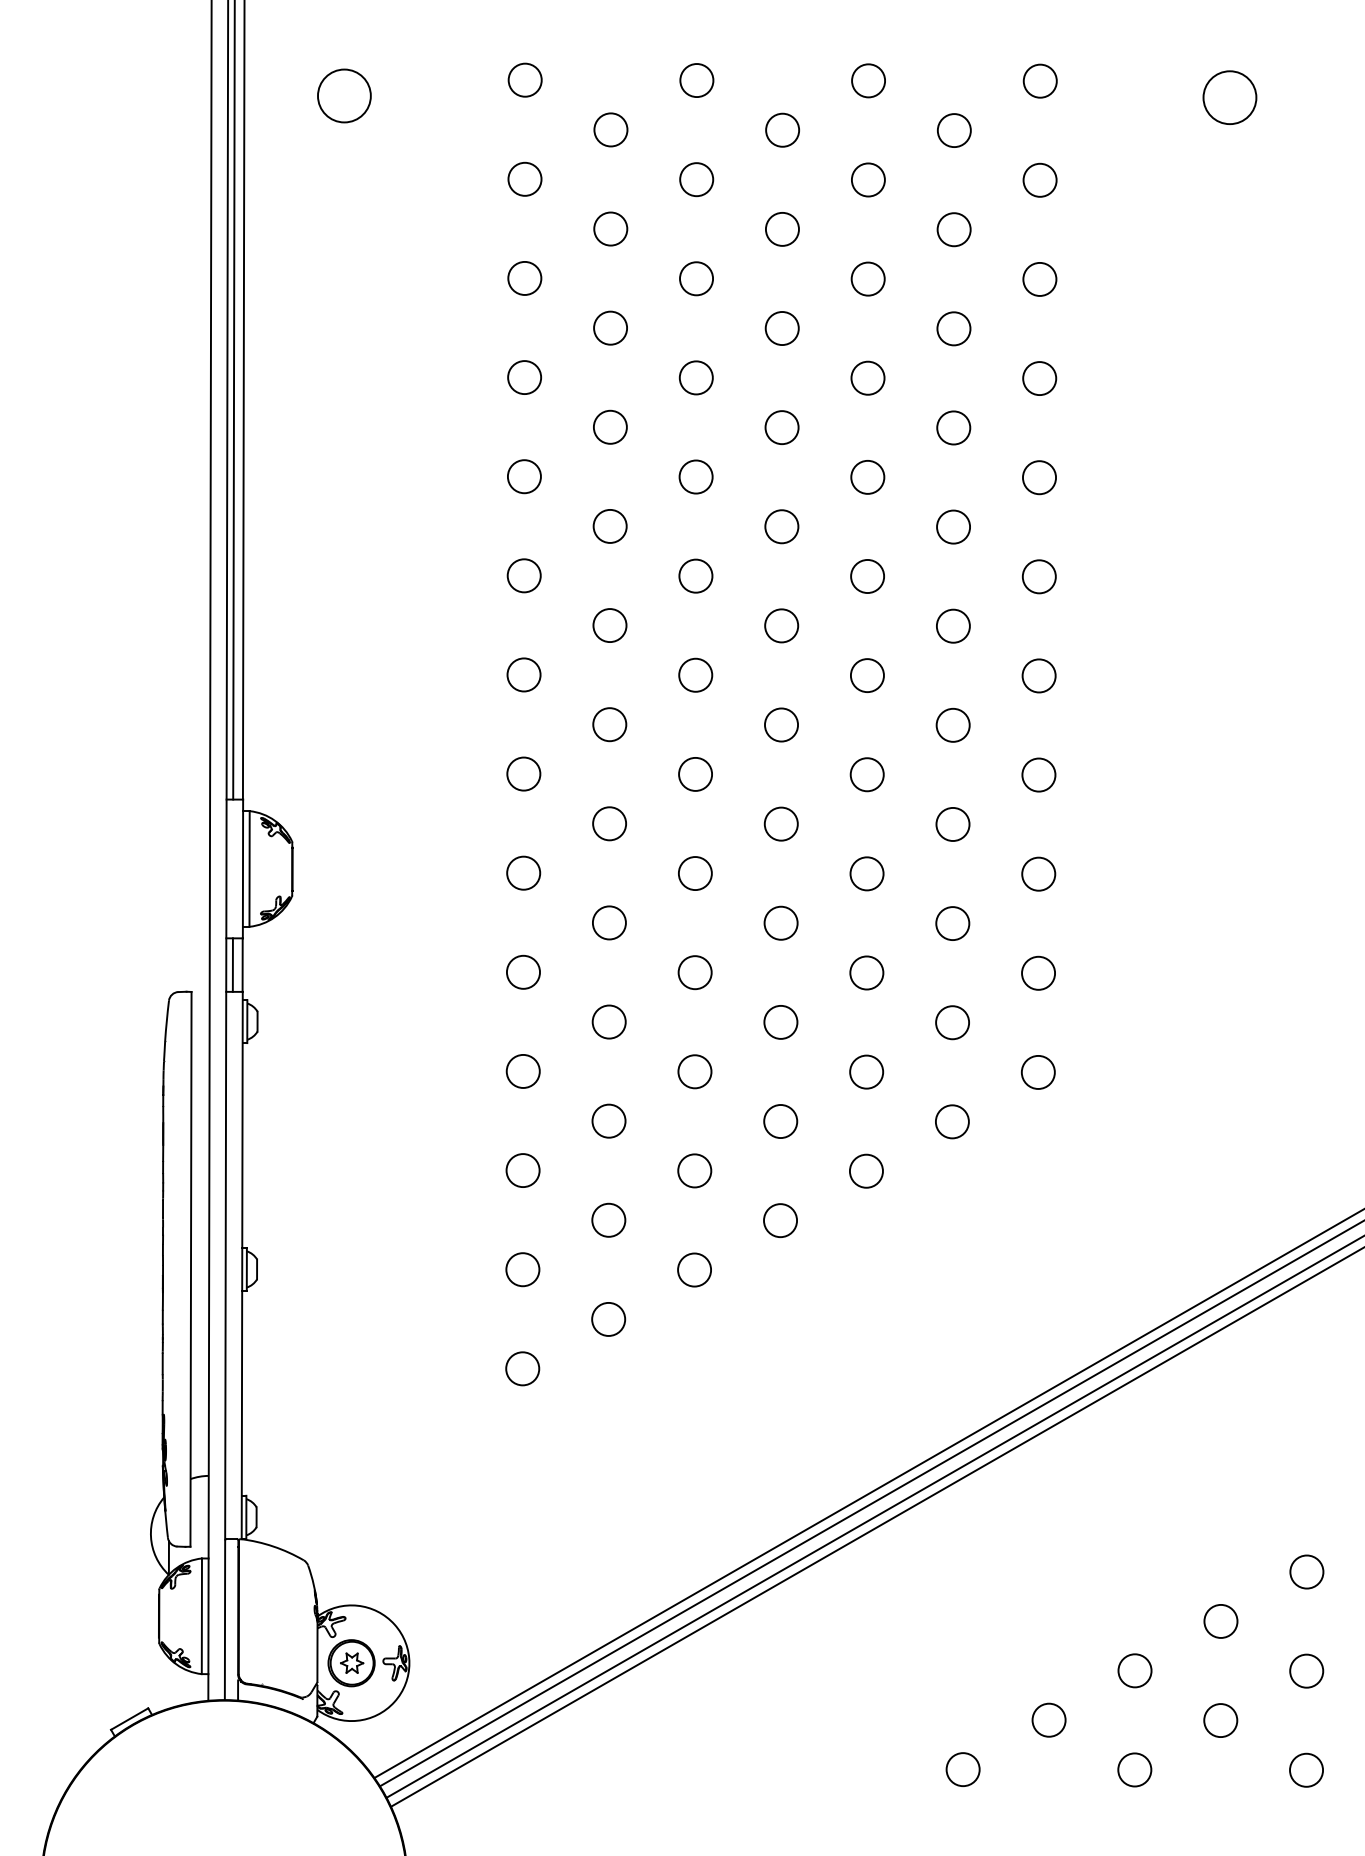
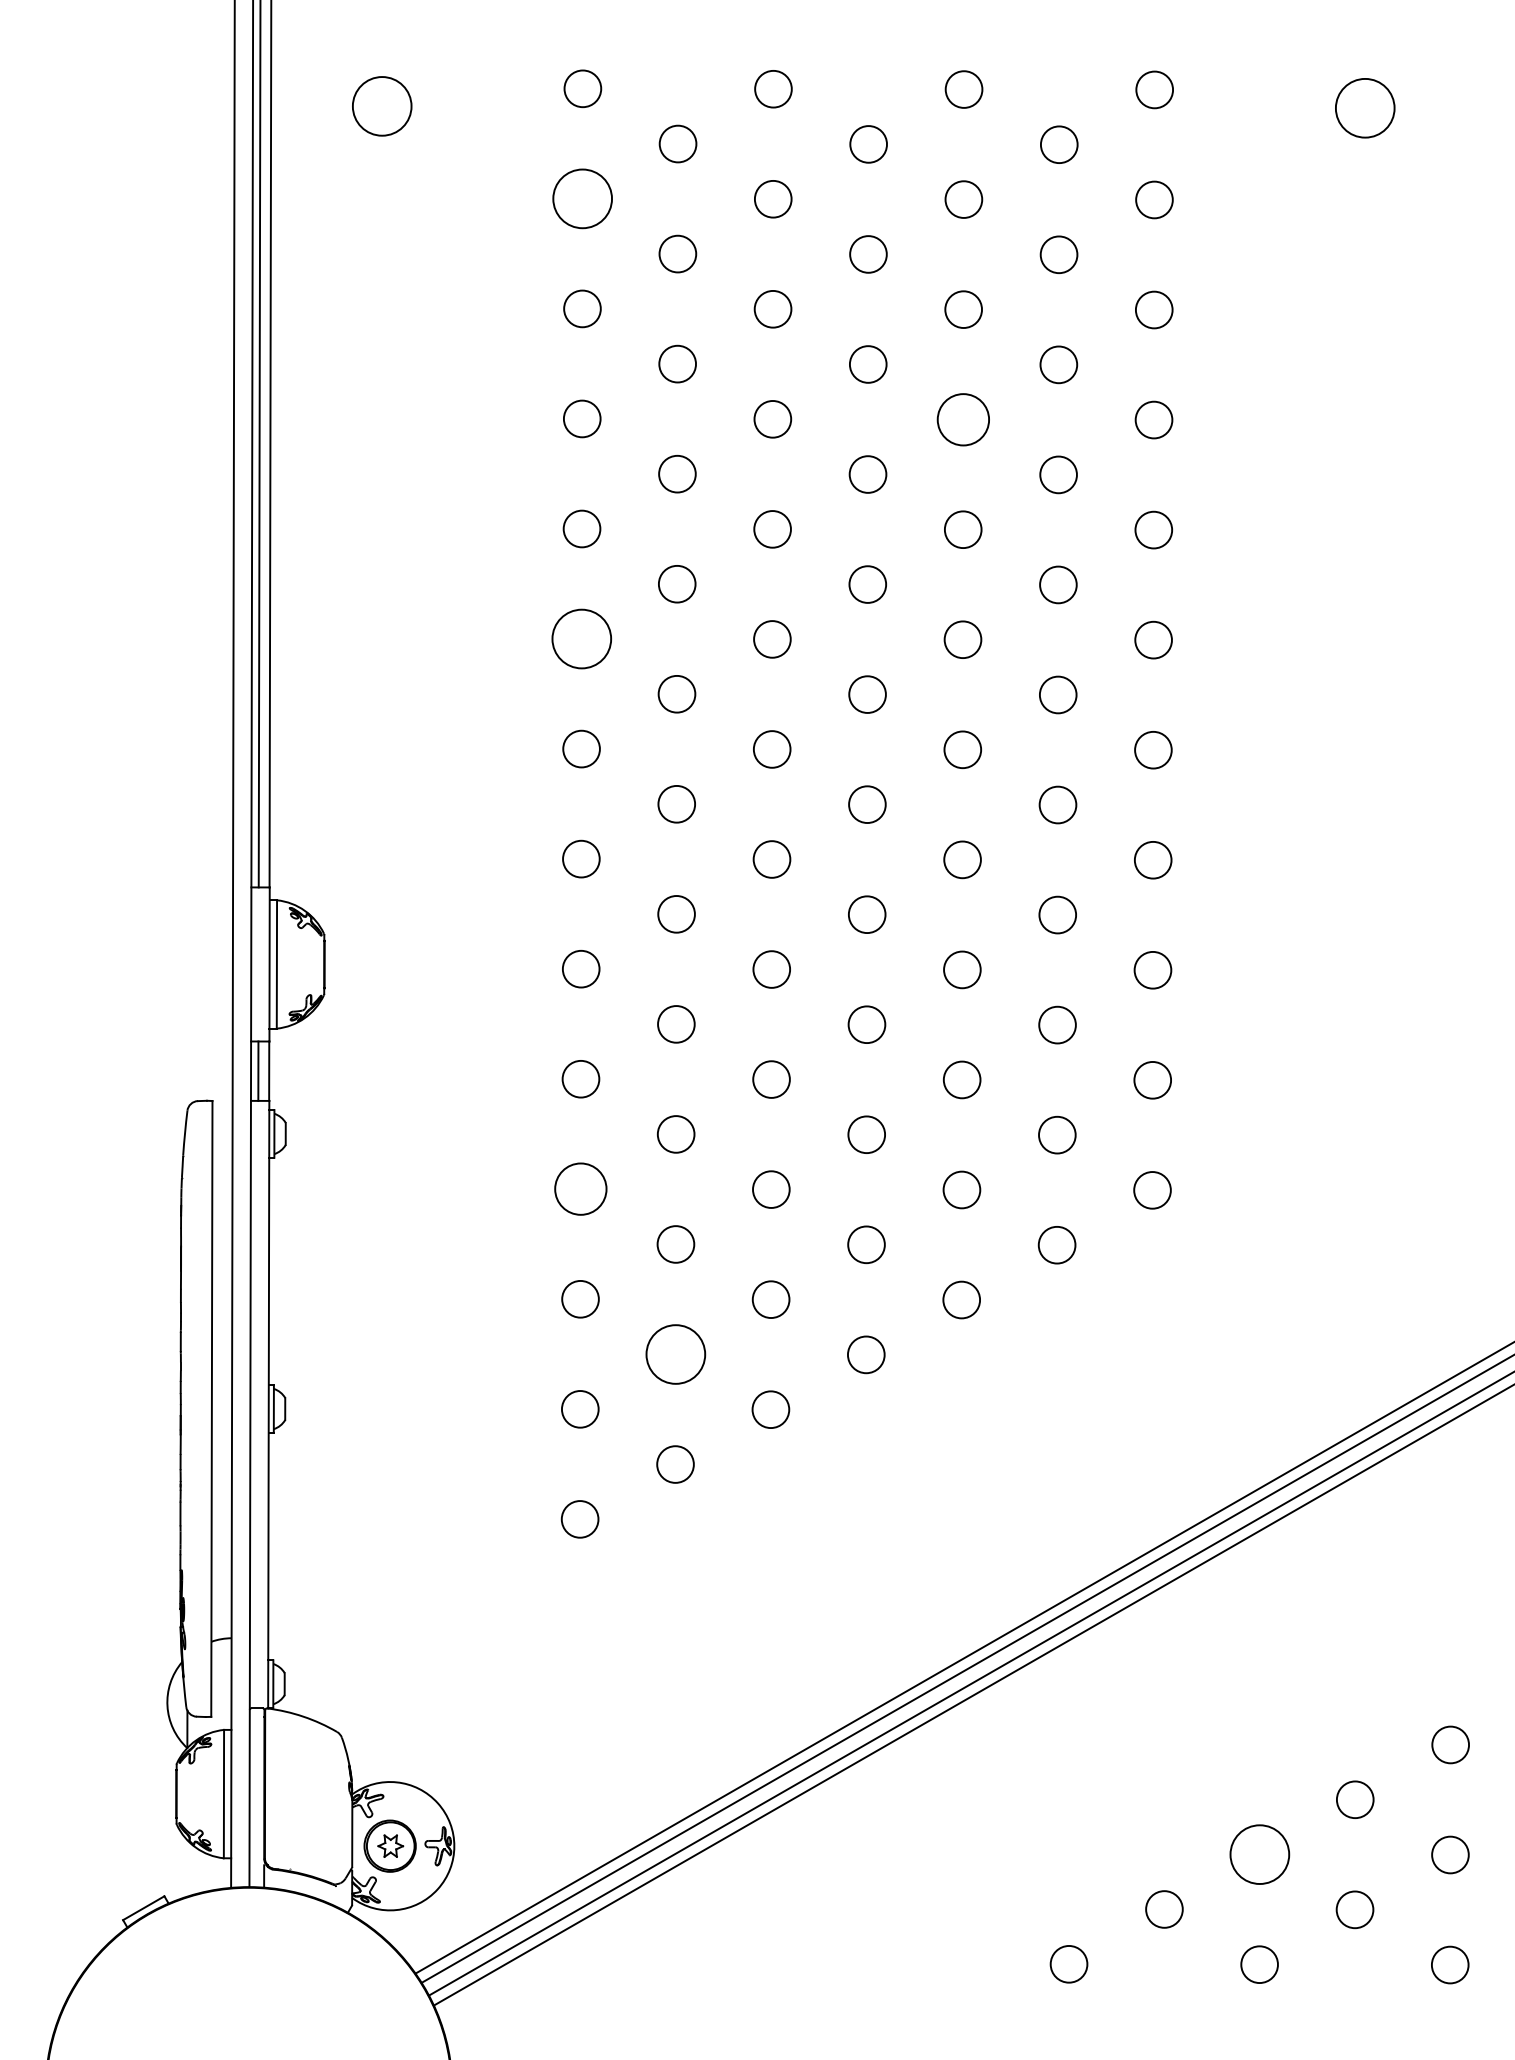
circle: (524, 178) -> (582, 198), size x1.6
circle: (868, 378) -> (963, 419), size x1.4
circle: (523, 575) -> (581, 638), size x1.6
circle: (523, 1071) -> (580, 1189), size x1.4
circle: (608, 1220) -> (675, 1354), size x1.6
circle: (1134, 1670) -> (1259, 1854), size x1.6

